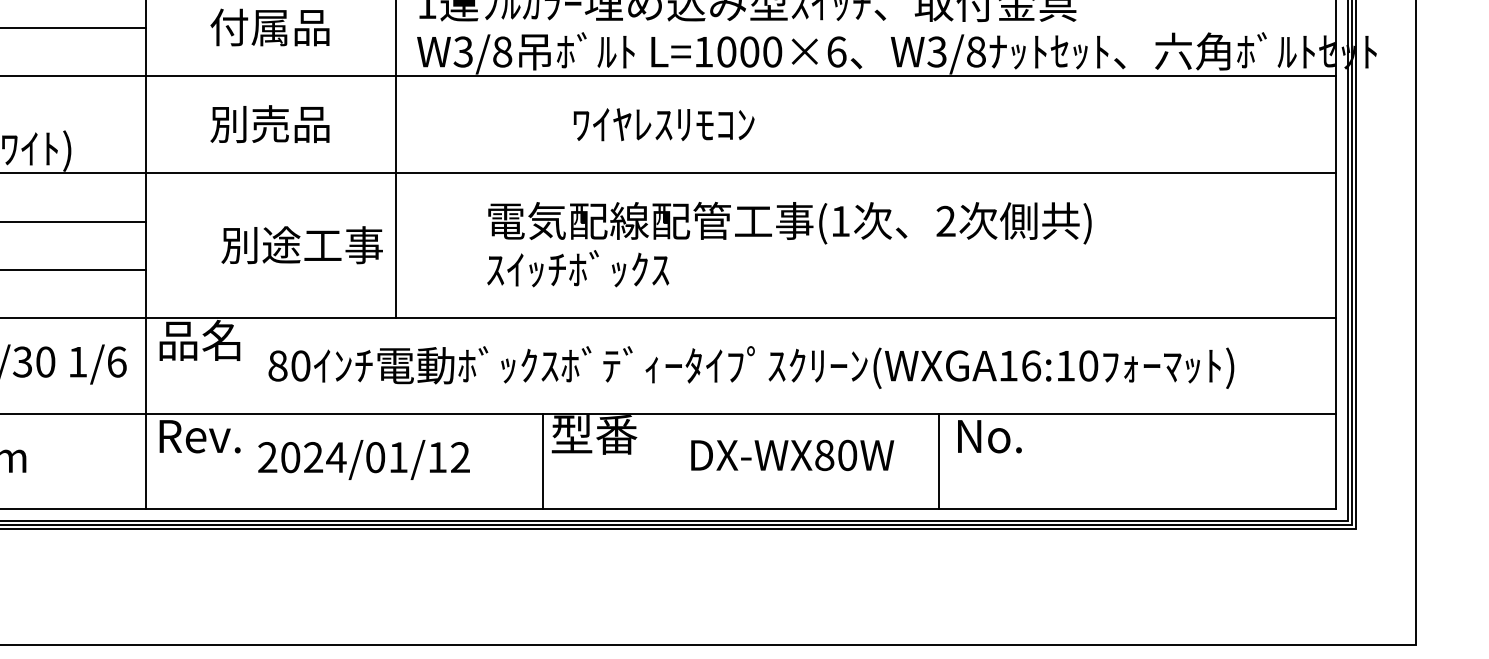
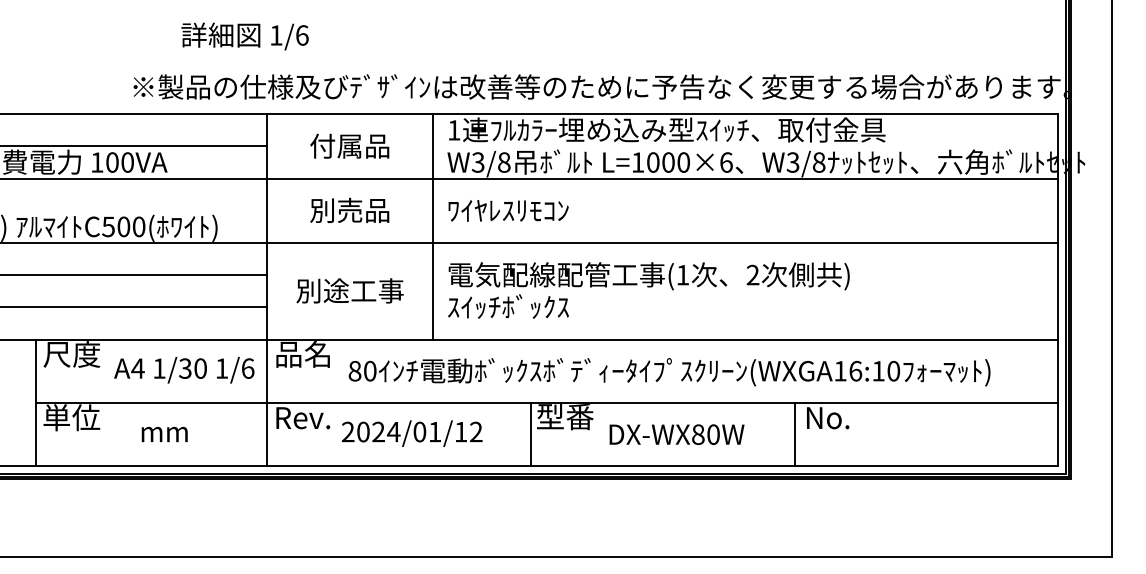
text: (663, 124) -> (508, 210), moved
text: (301, 244) -> (349, 290), moved
text: (788, 244) -> (648, 290), moved
text: (791, 455) -> (676, 434), moved

